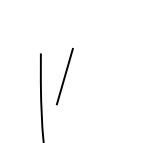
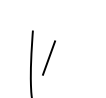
line: (63, 75) -> (48, 57), moved

